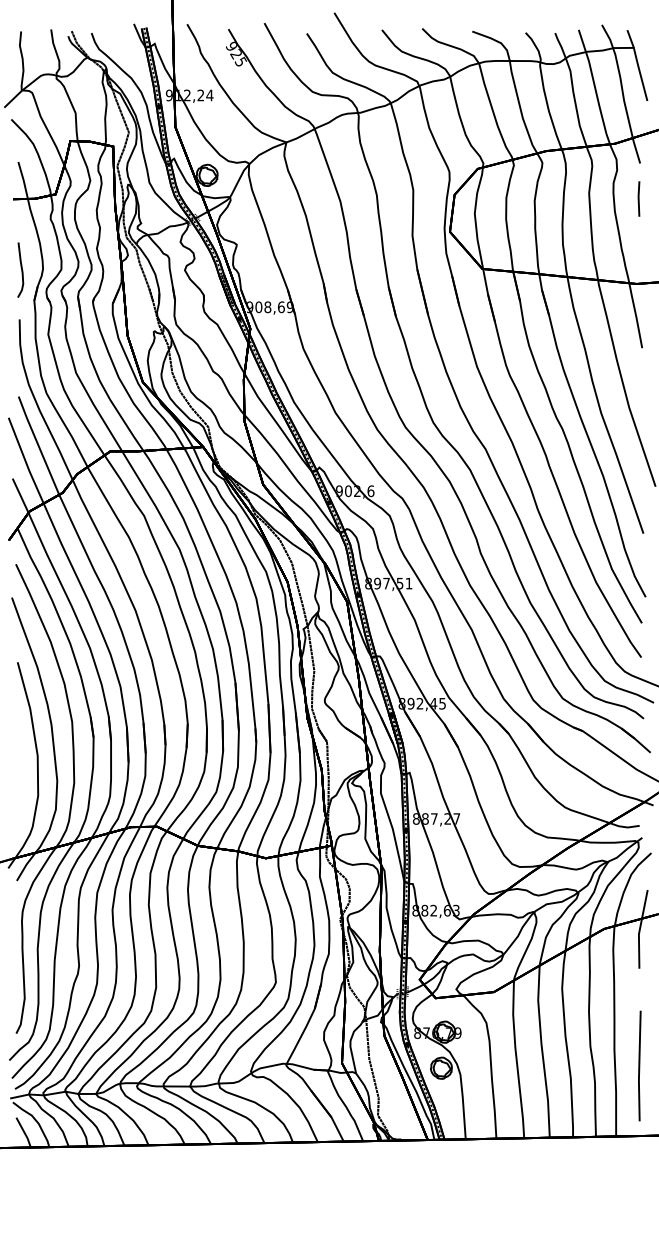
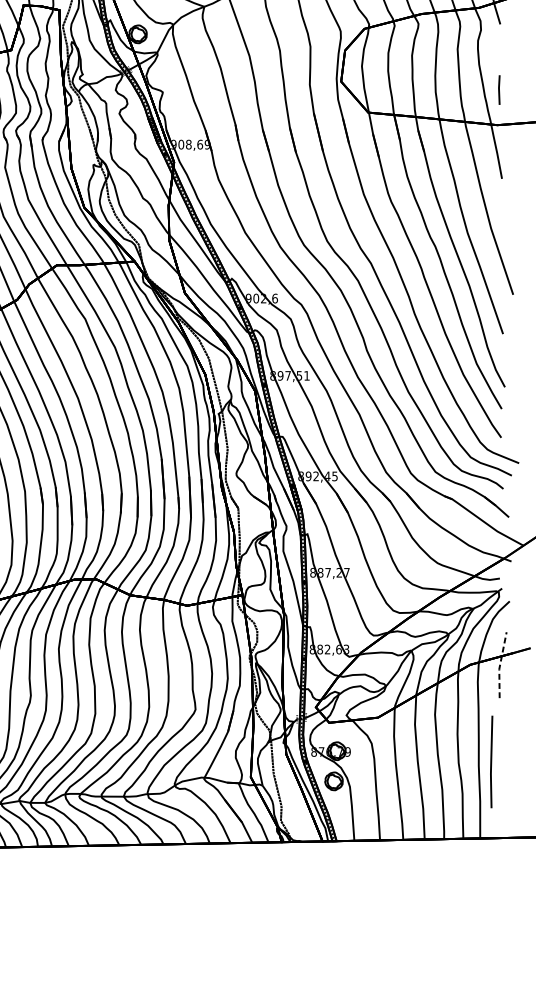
line: (638, 198) -> (498, 89), moved
line: (639, 929) -> (499, 665), solid -> dashed
line: (639, 1065) -> (491, 761), moved

